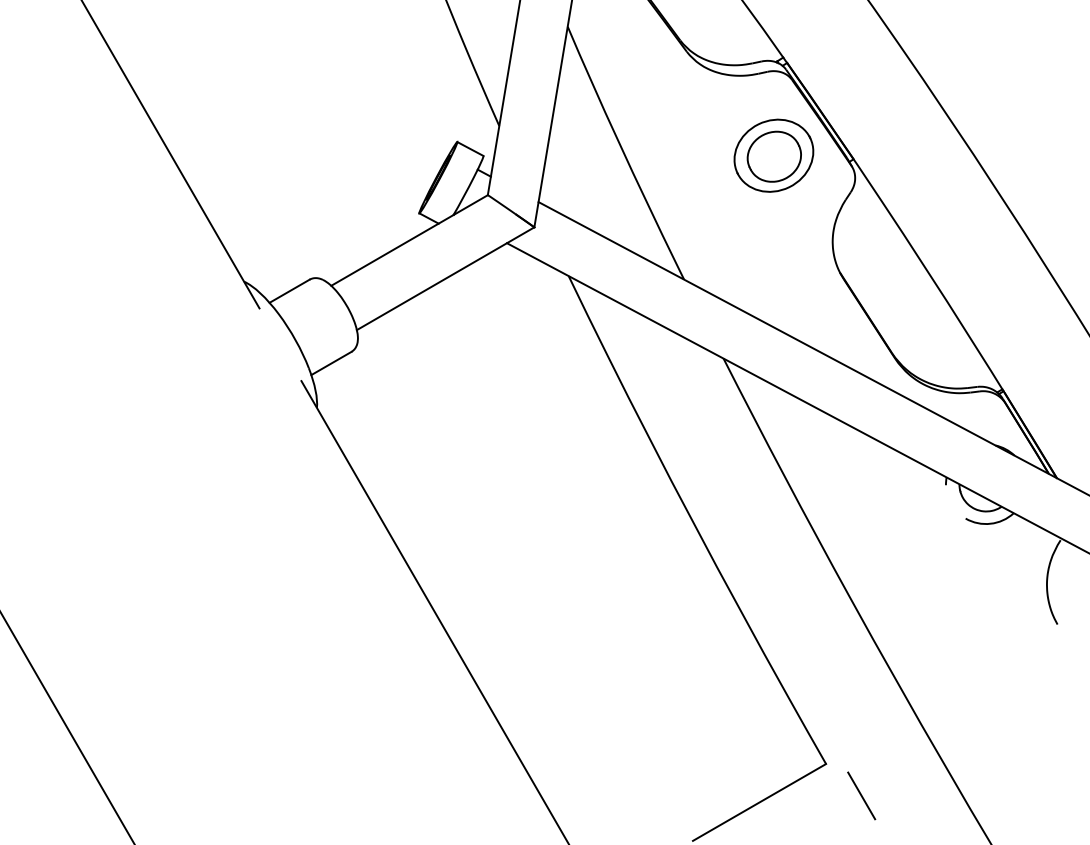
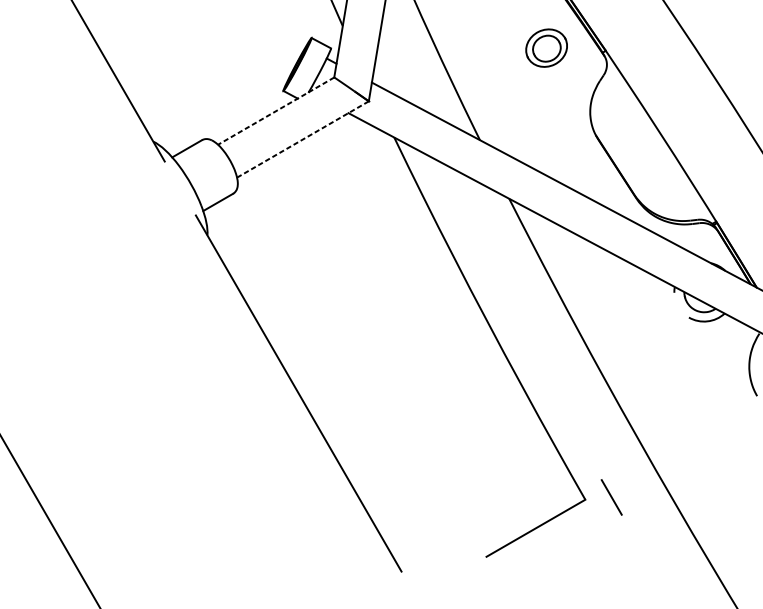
part: (773, 155) -> (546, 48), size x0.7
line: (409, 240) -> (276, 111), solid -> dashed
line: (445, 278) -> (302, 139), solid -> dashed
line: (861, 795) -> (611, 497), moved

